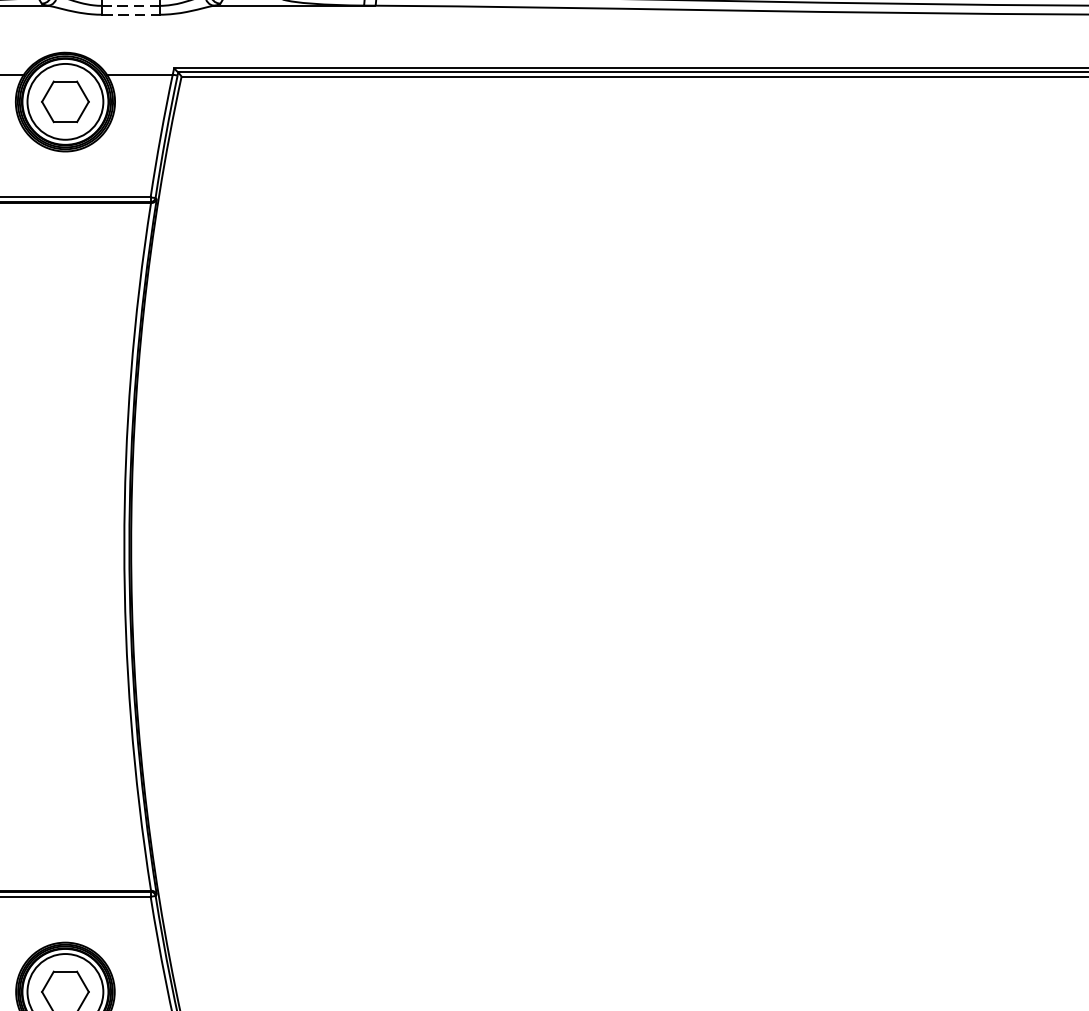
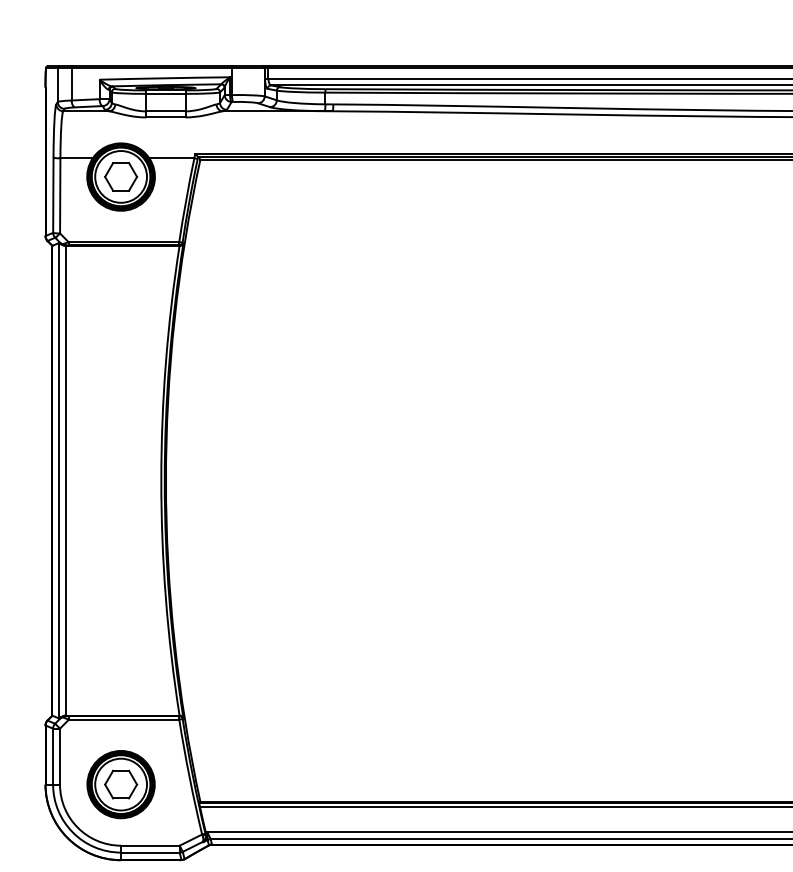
line: (130, 6) -> (165, 111), dashed -> solid
line: (130, 14) -> (165, 117), dashed -> solid

